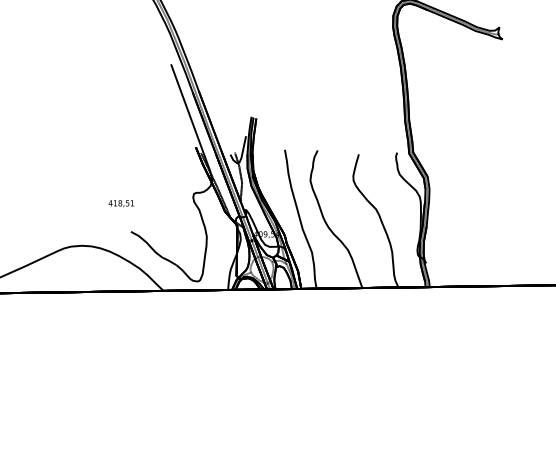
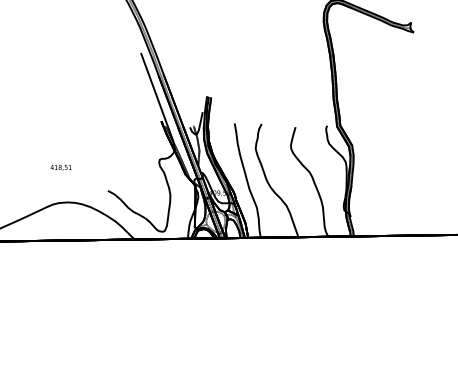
text: (120, 203) -> (60, 167), moved

